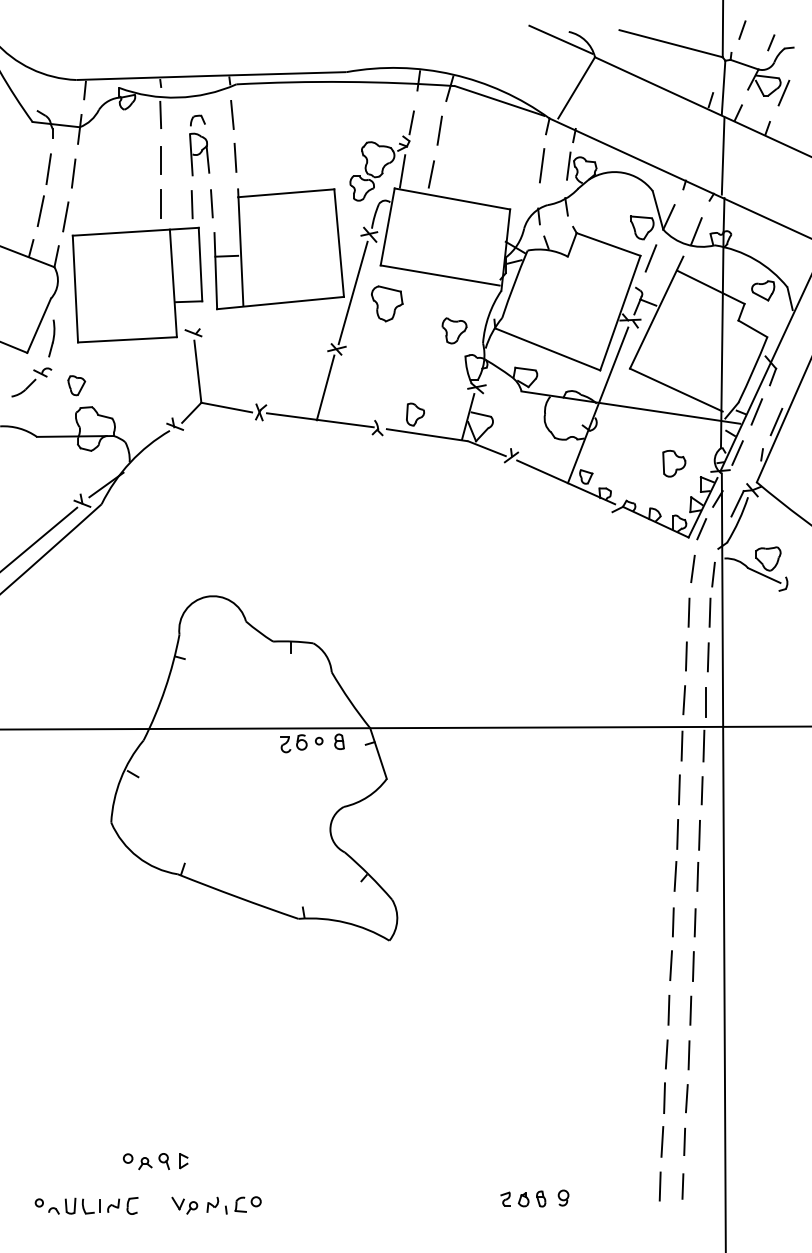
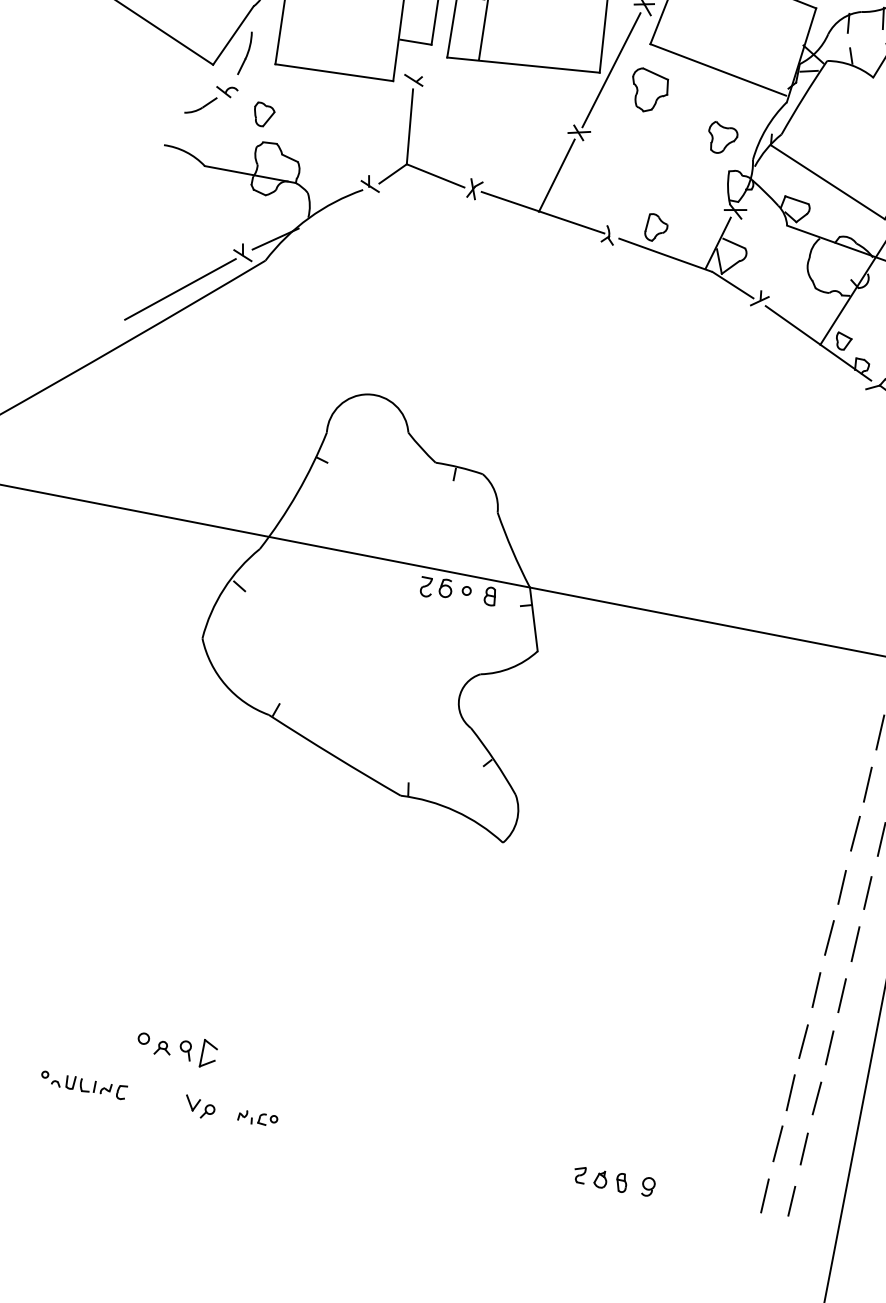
part: (183, 1161) -> (208, 1055), size x1.6
part: (86, 1205) -> (83, 1084), size x0.7
part: (233, 1205) -> (257, 1118), size x0.6

